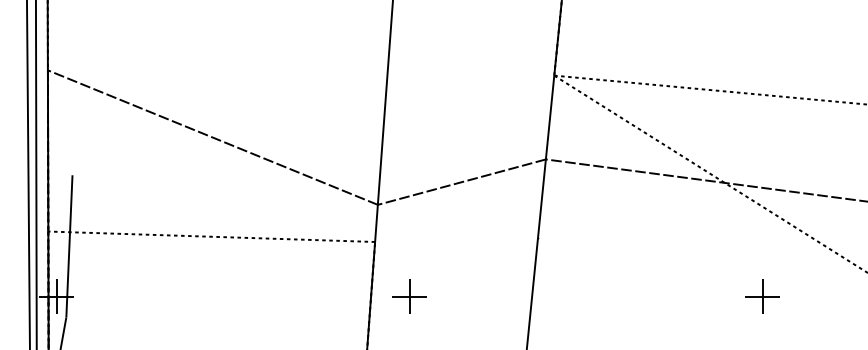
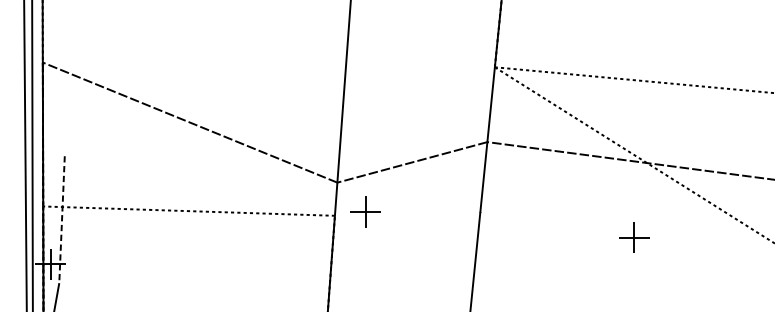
line: (69, 246) -> (62, 219), solid -> dashed
part: (409, 296) -> (365, 211), moved
part: (762, 296) -> (634, 237), moved

